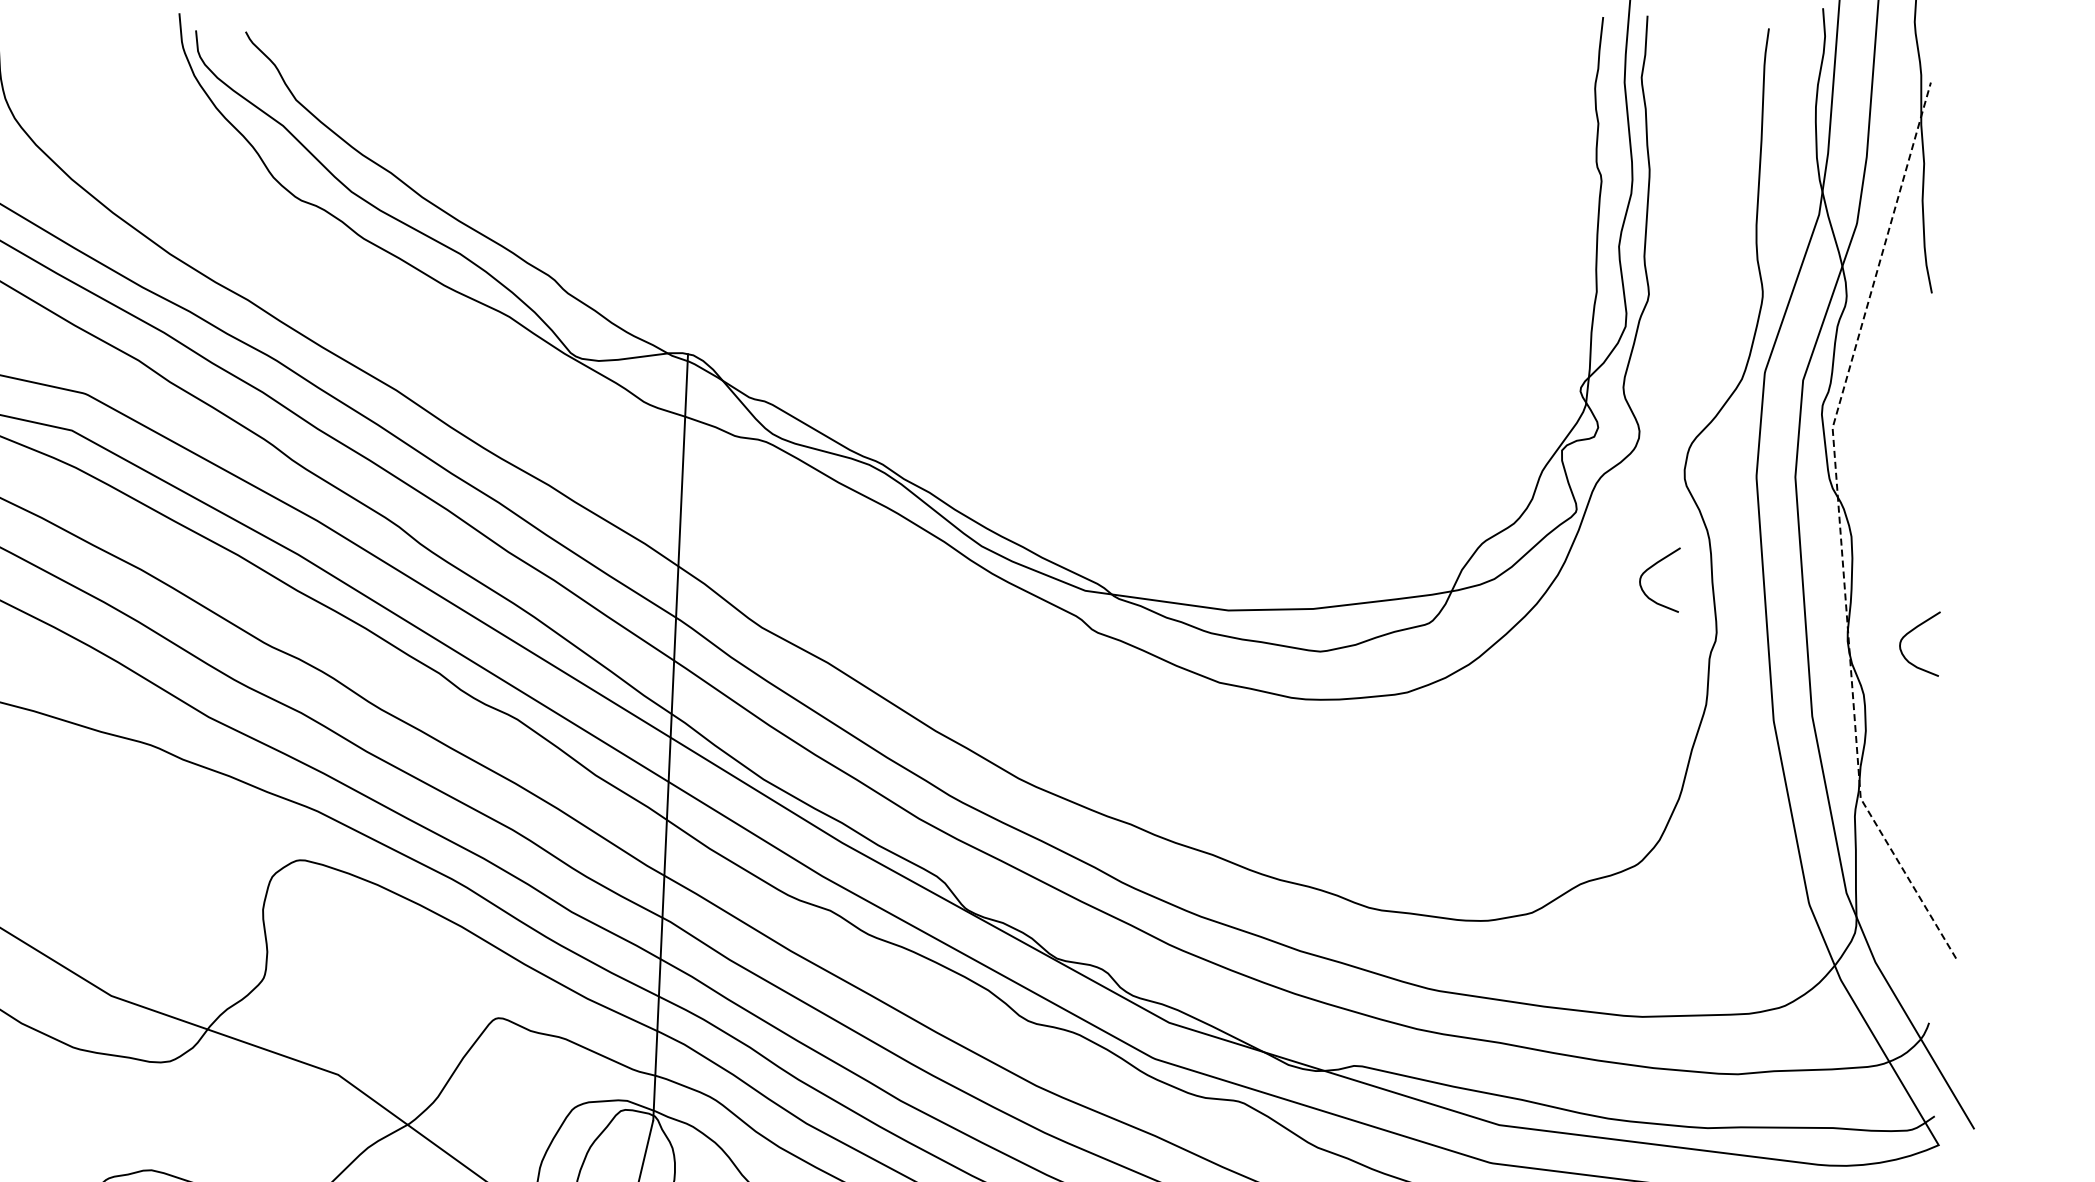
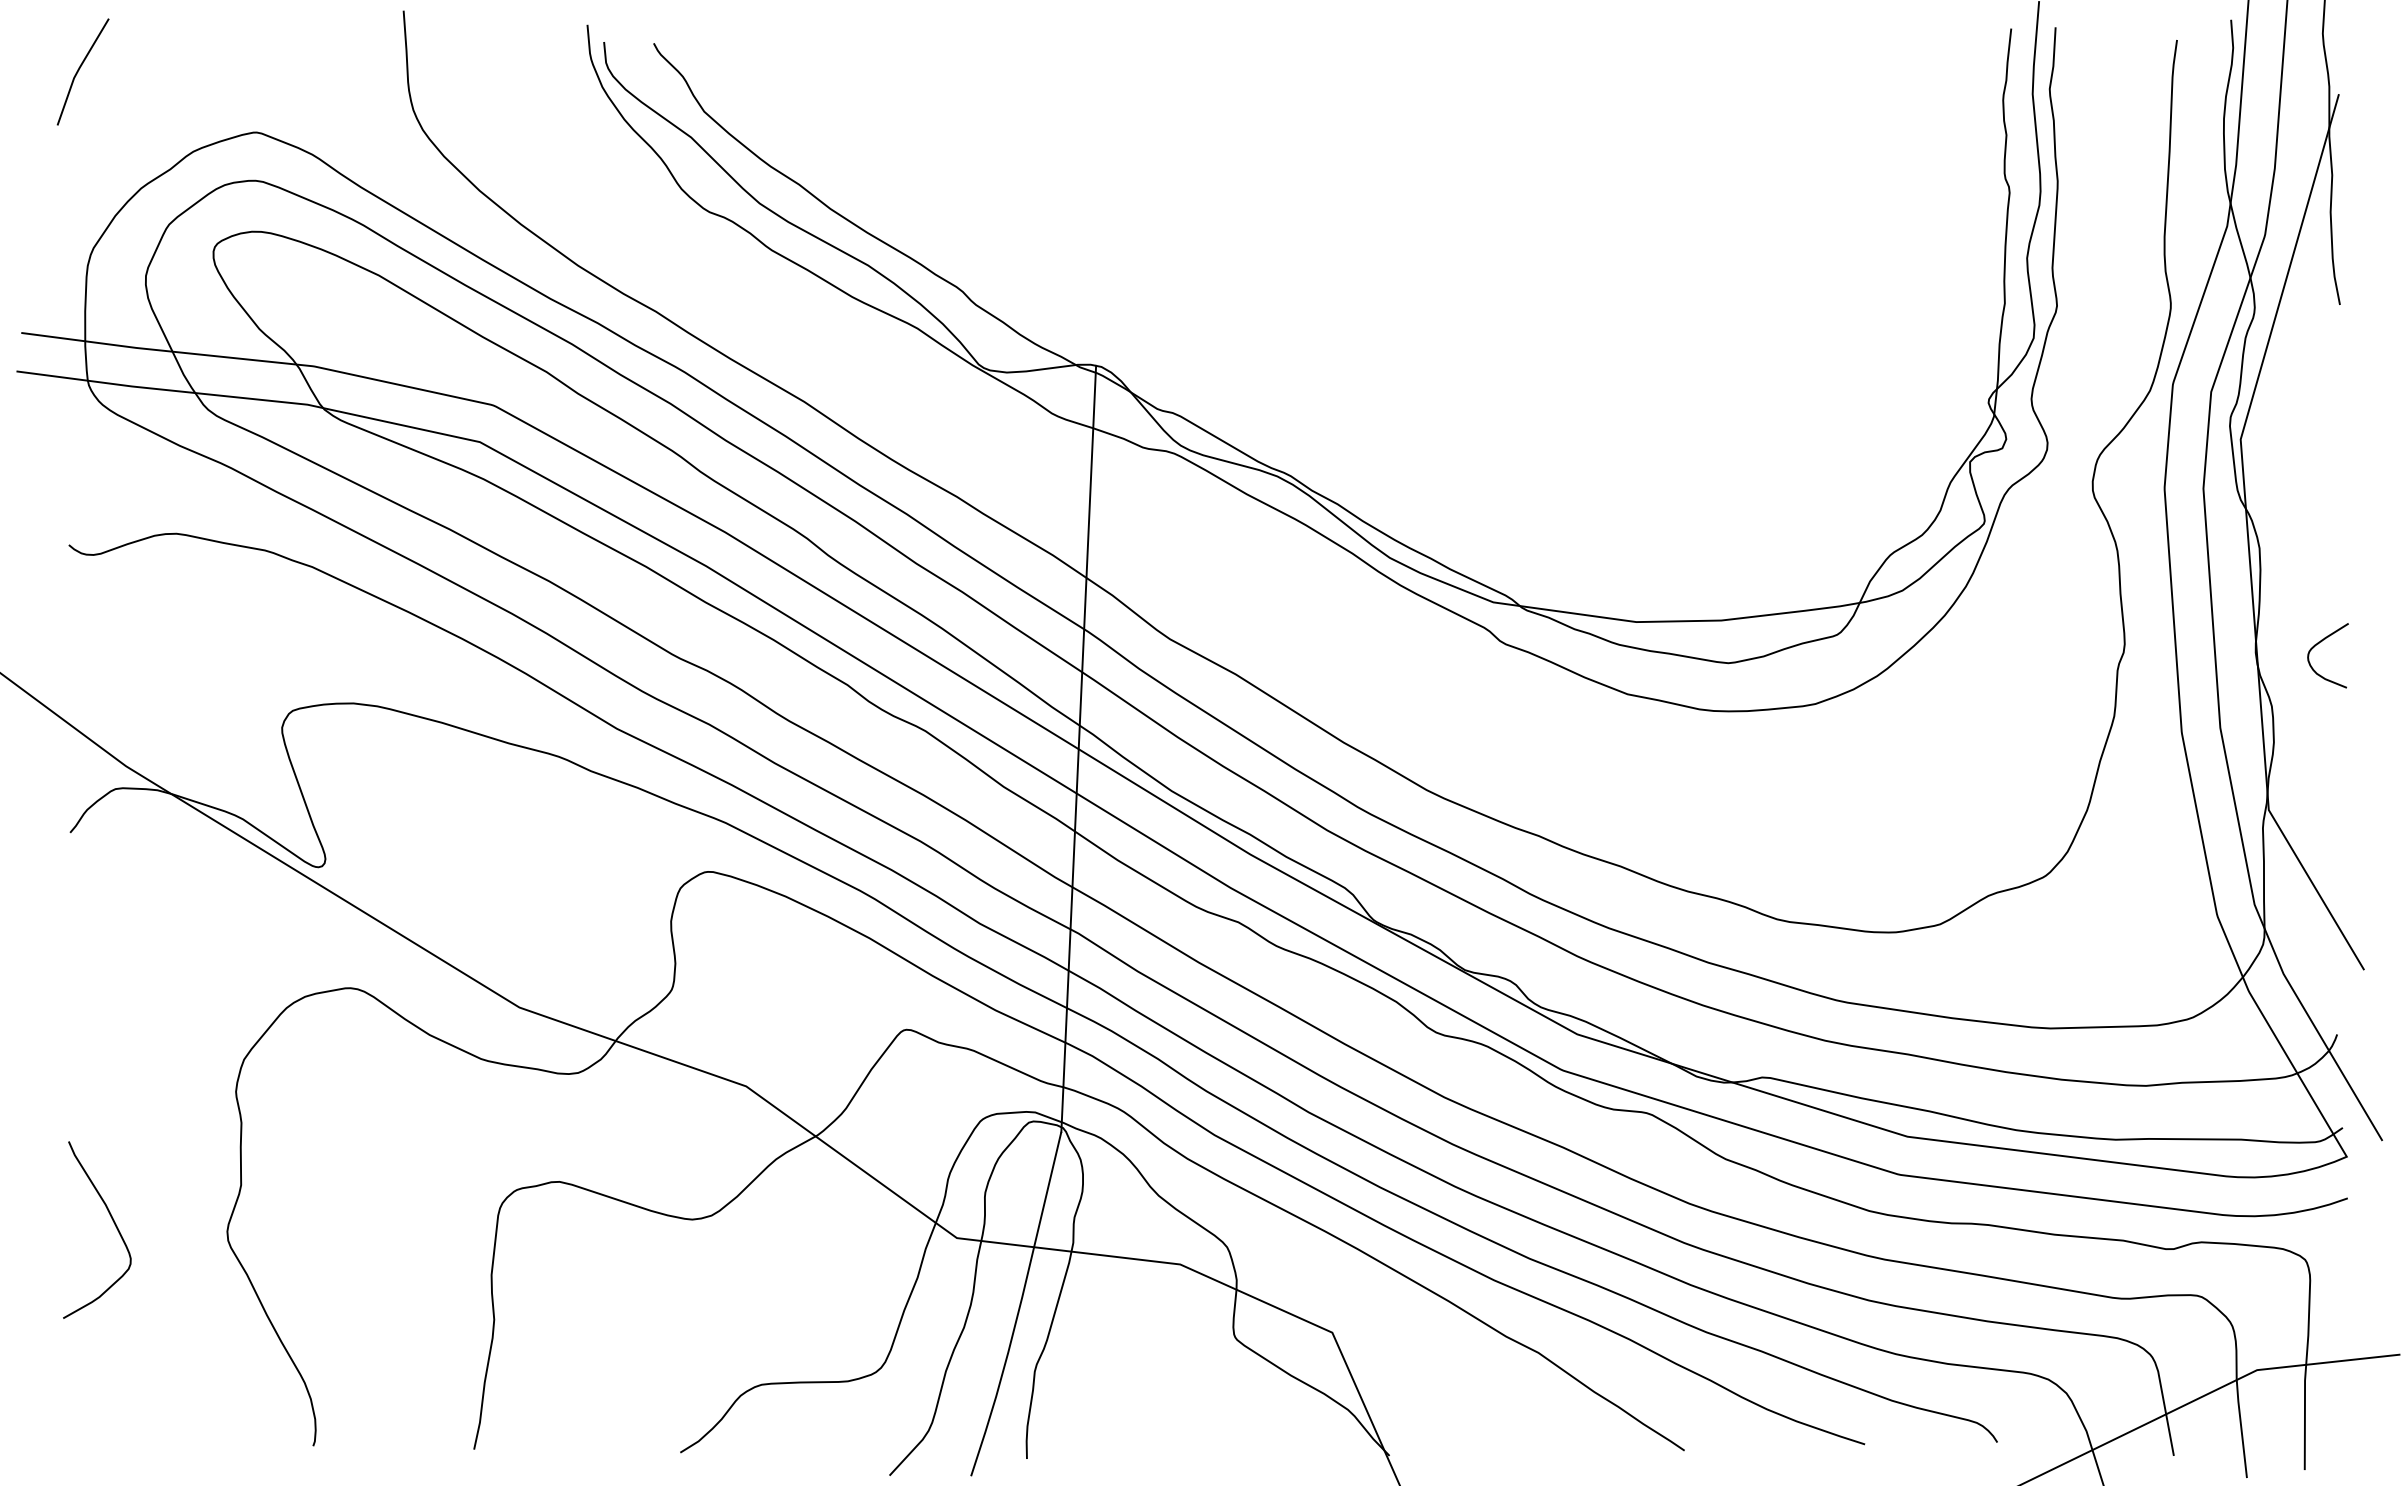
line: (1840, 526) -> (2248, 538), dashed -> solid
curve: (1650, 568) -> (2058, 580), removed

